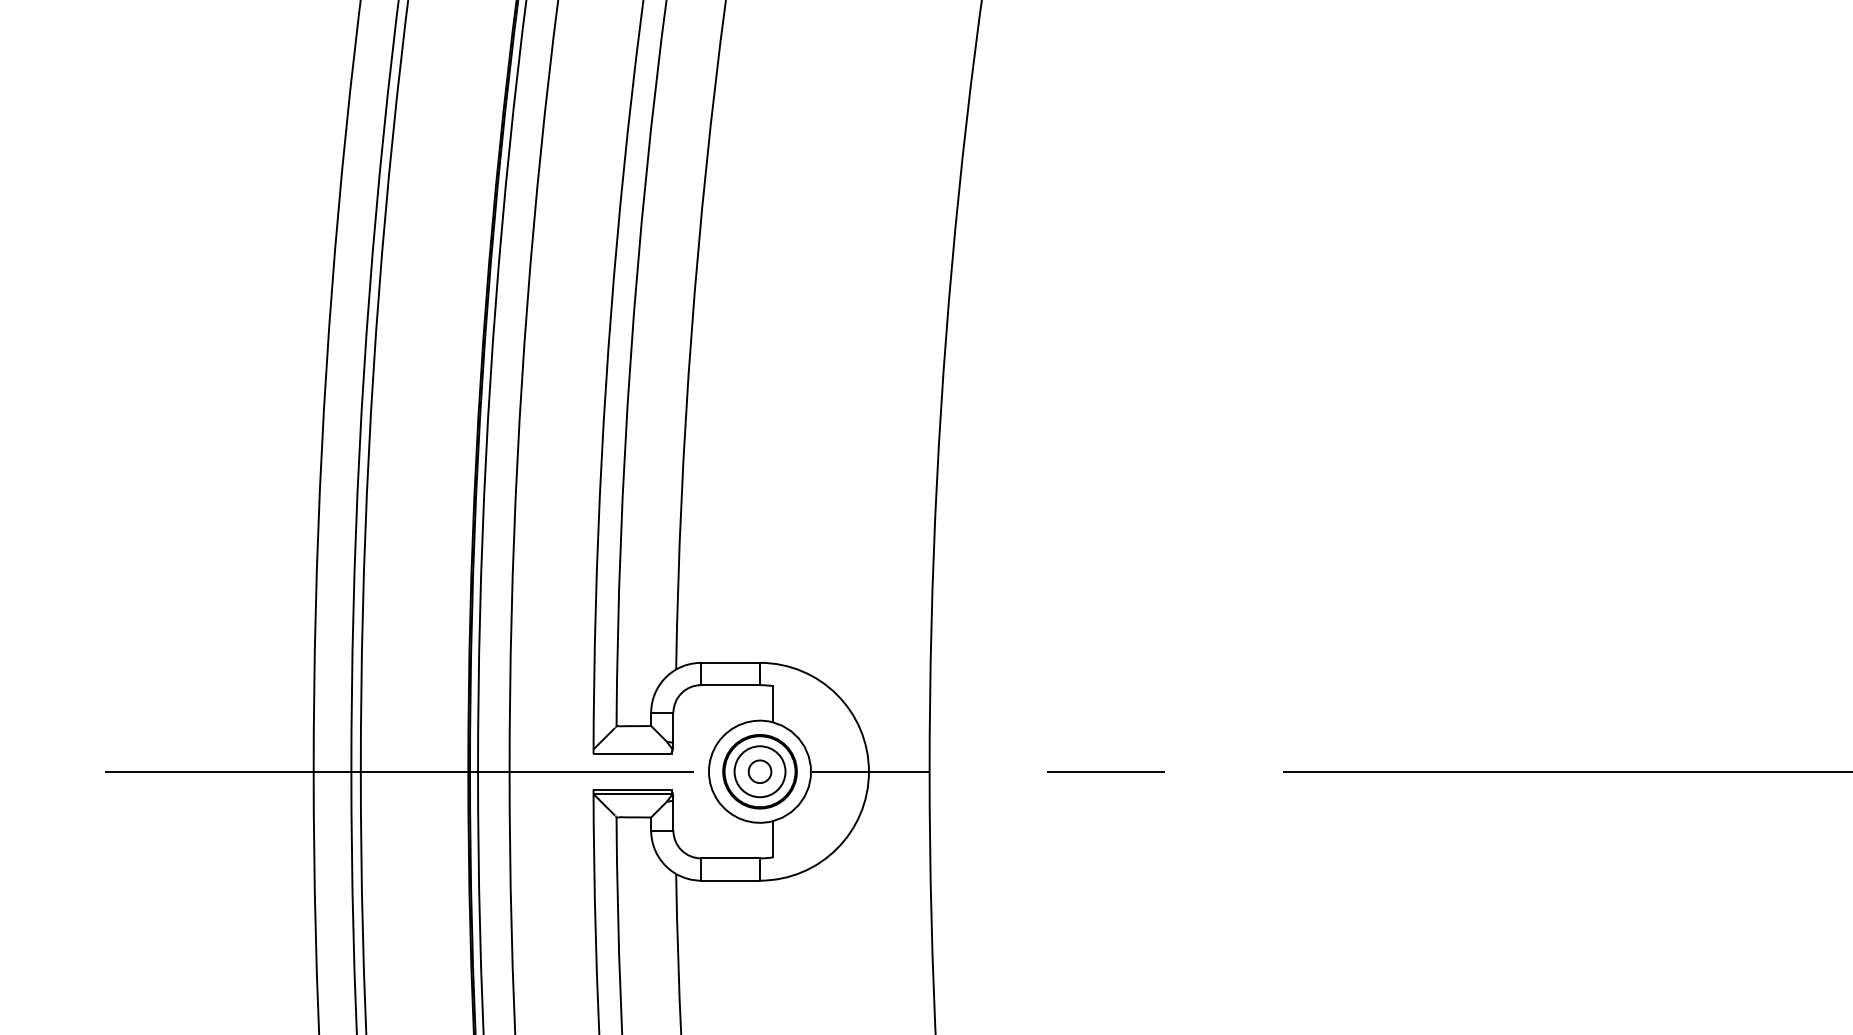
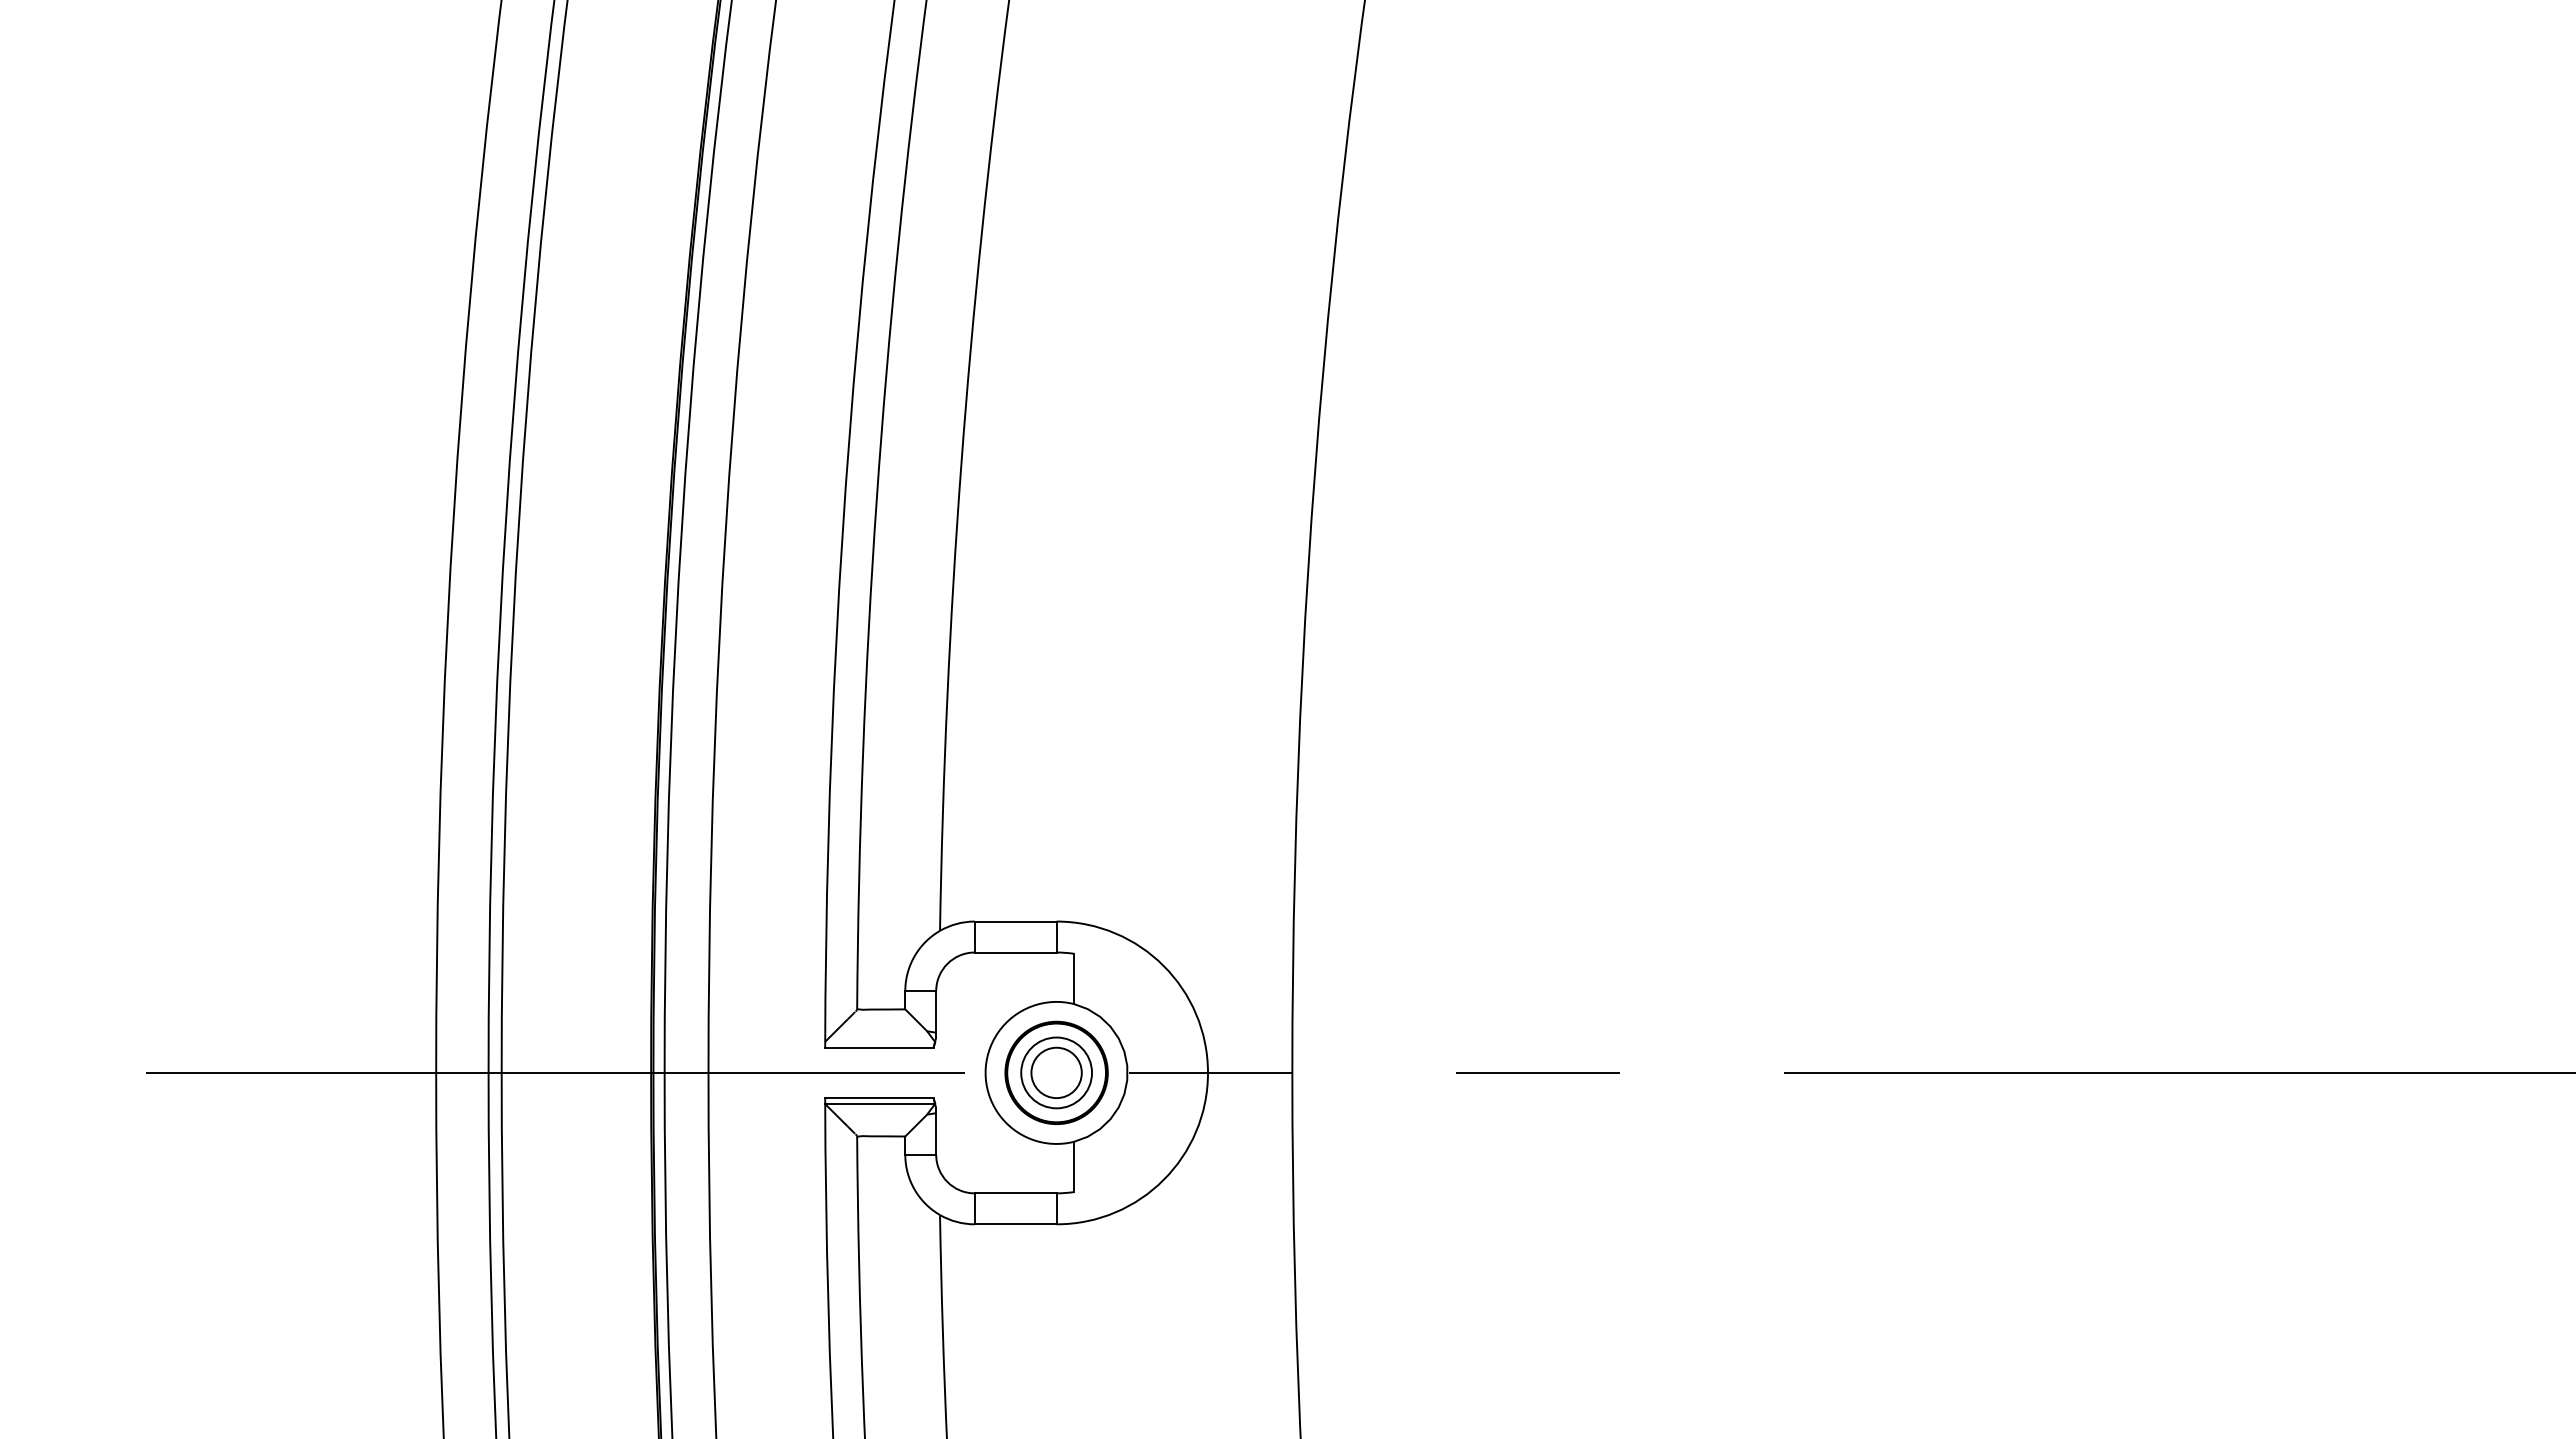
circle: (759, 771) -> (1056, 1072), size x1.6

